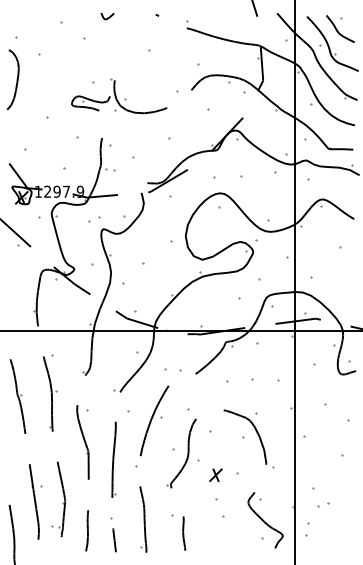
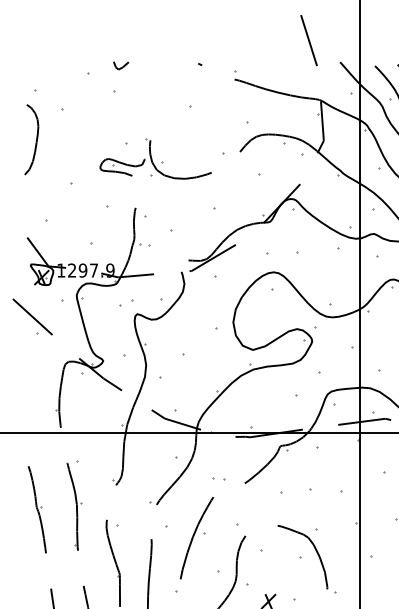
line: (107, 17) -> (120, 66), moved
part: (172, 369) -> (217, 478), size x0.62

